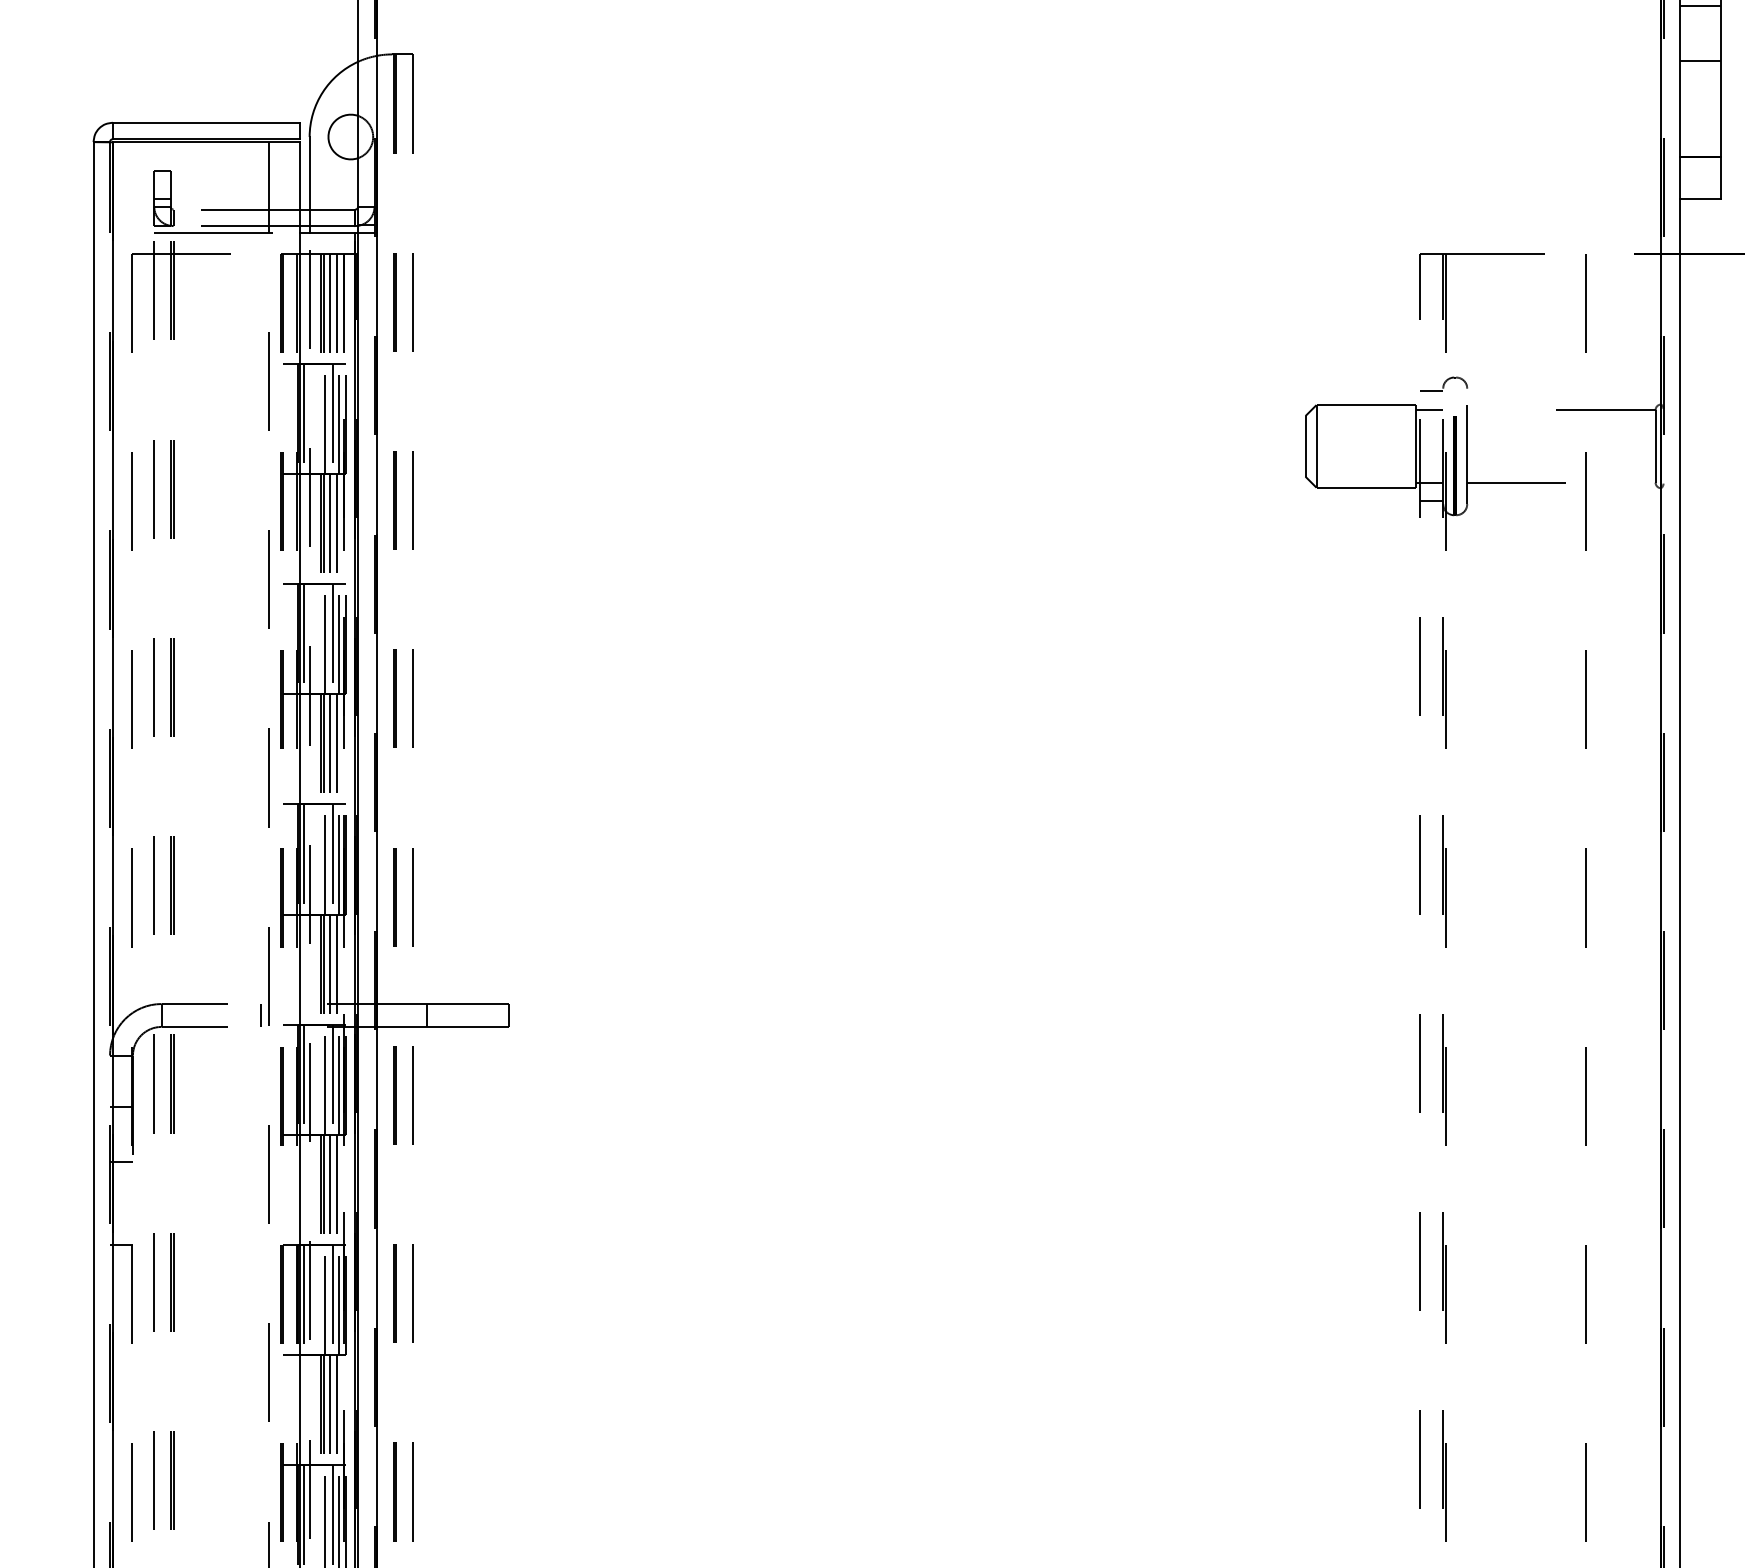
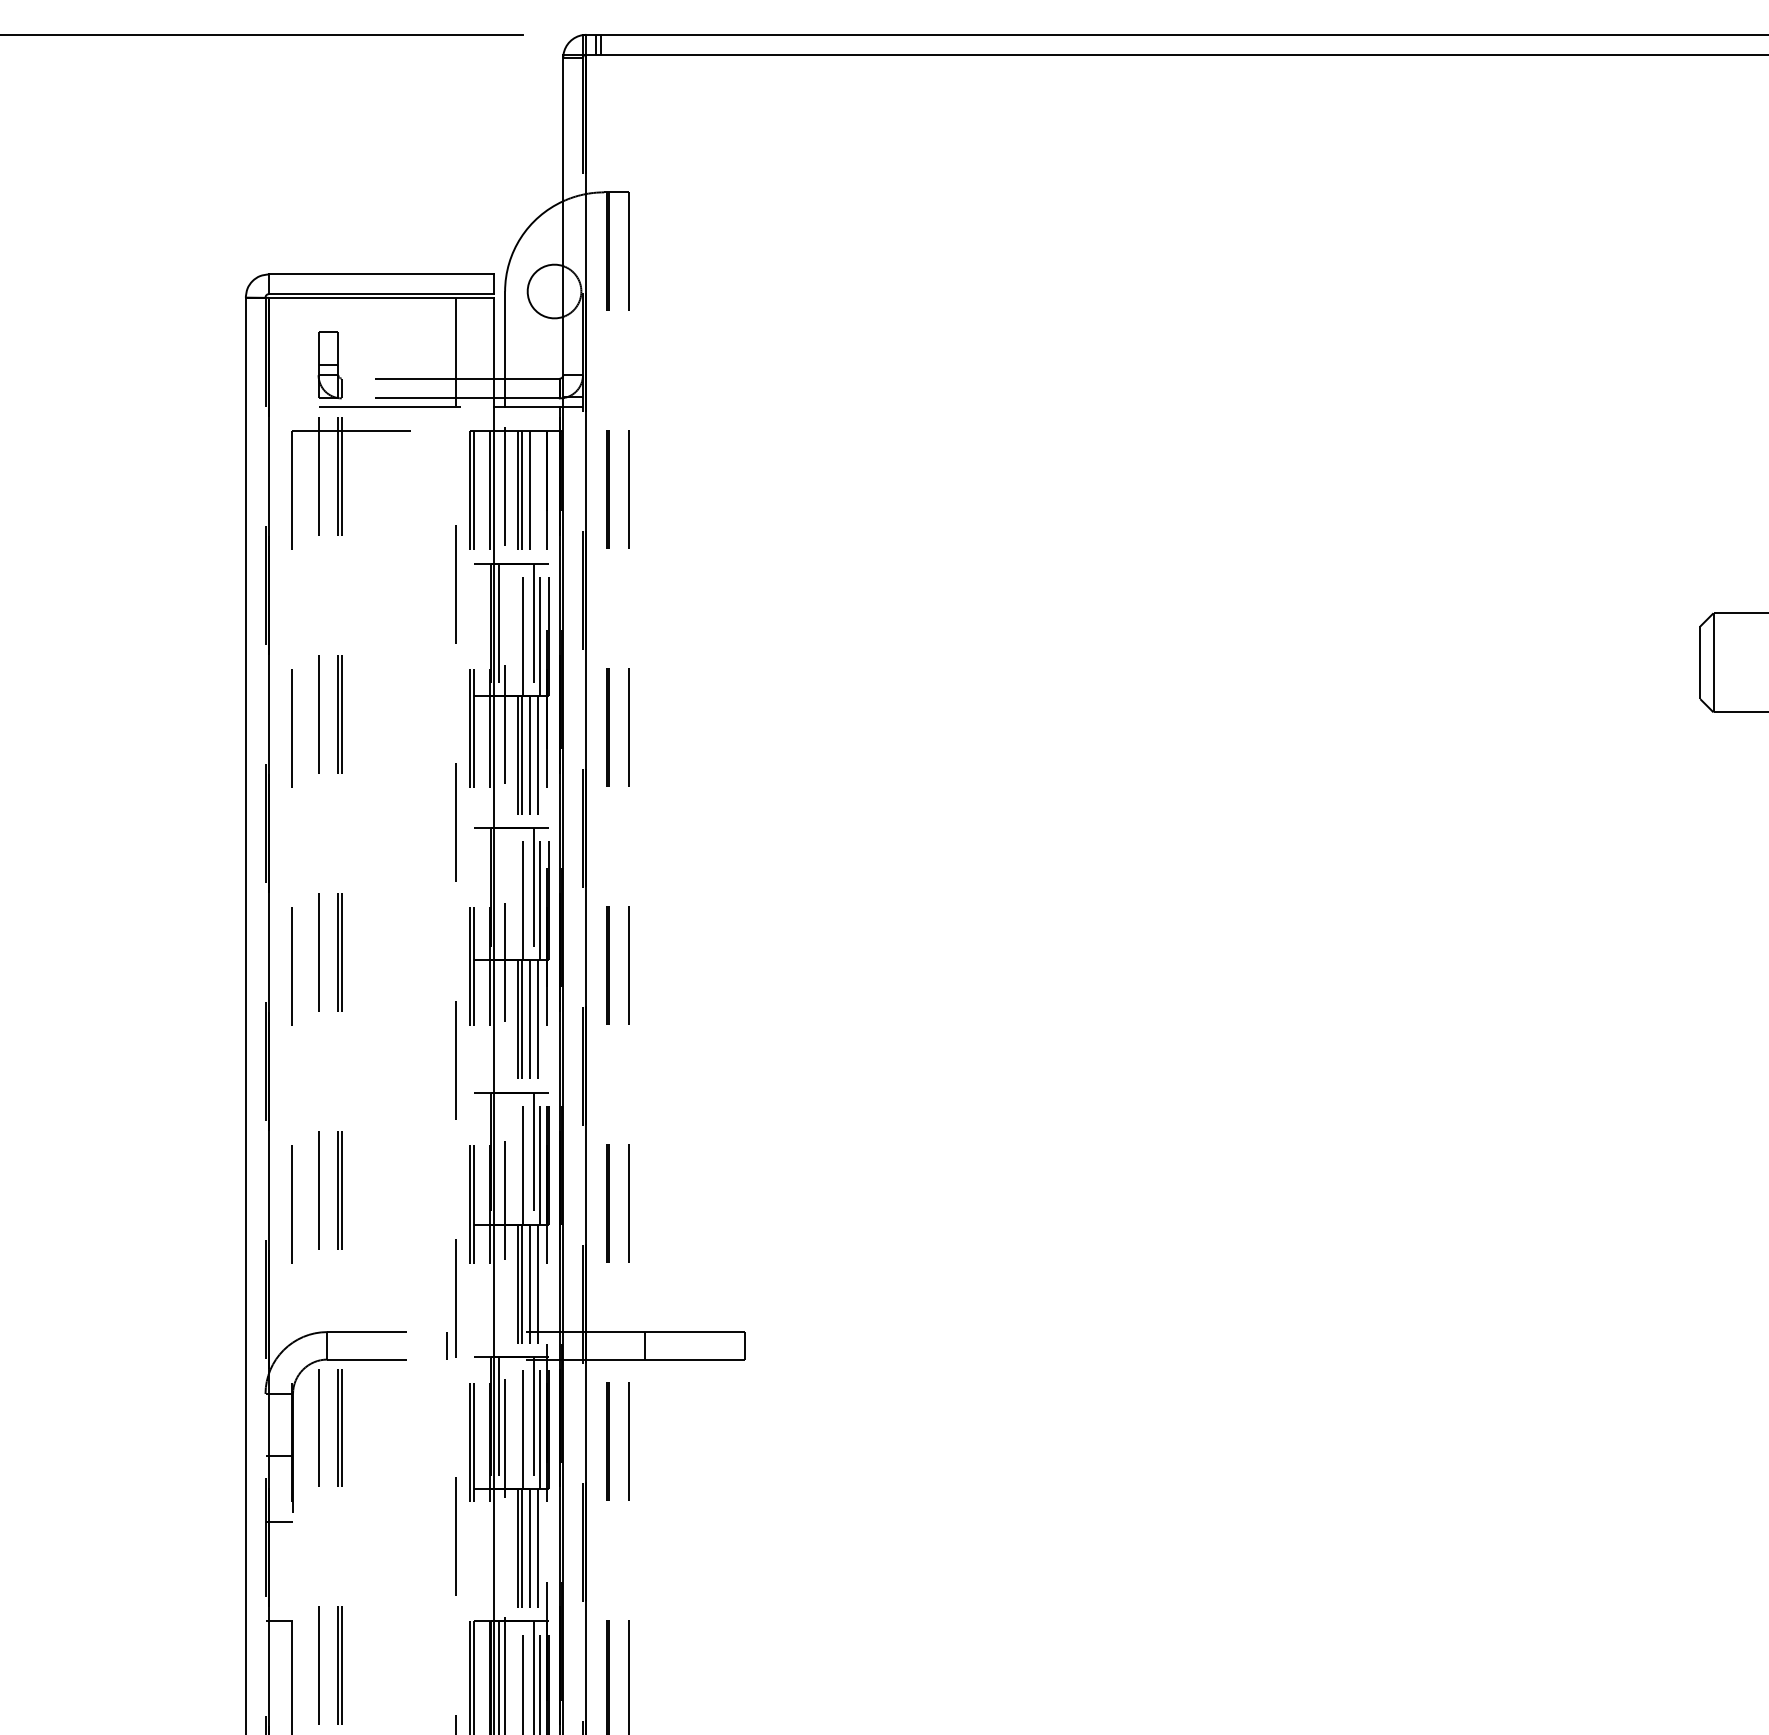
line: (336, 308) -> (537, 497), removed
line: (304, 639) -> (498, 894), removed
line: (304, 859) -> (498, 1158), removed

